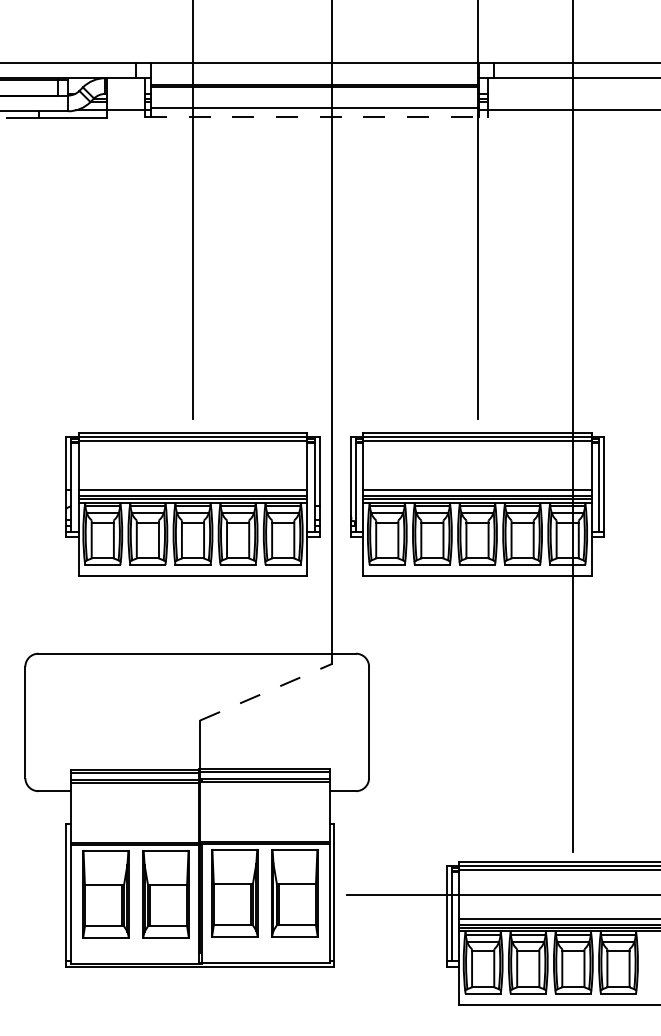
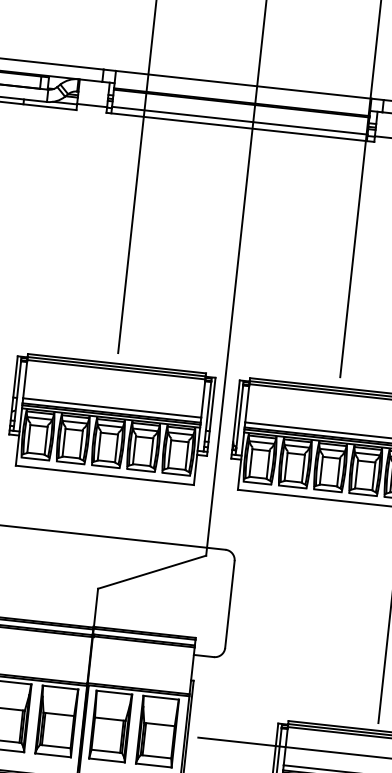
line: (316, 116) -> (240, 127), dashed -> solid
line: (266, 692) -> (152, 572), dashed -> solid

